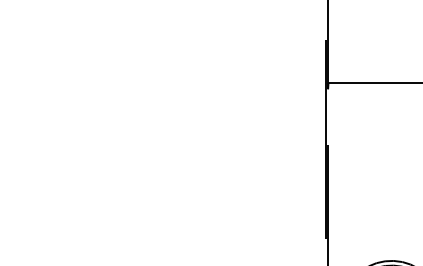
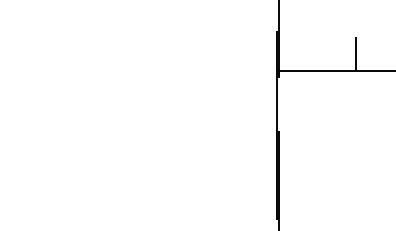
line: (409, 64) -> (355, 54), added

